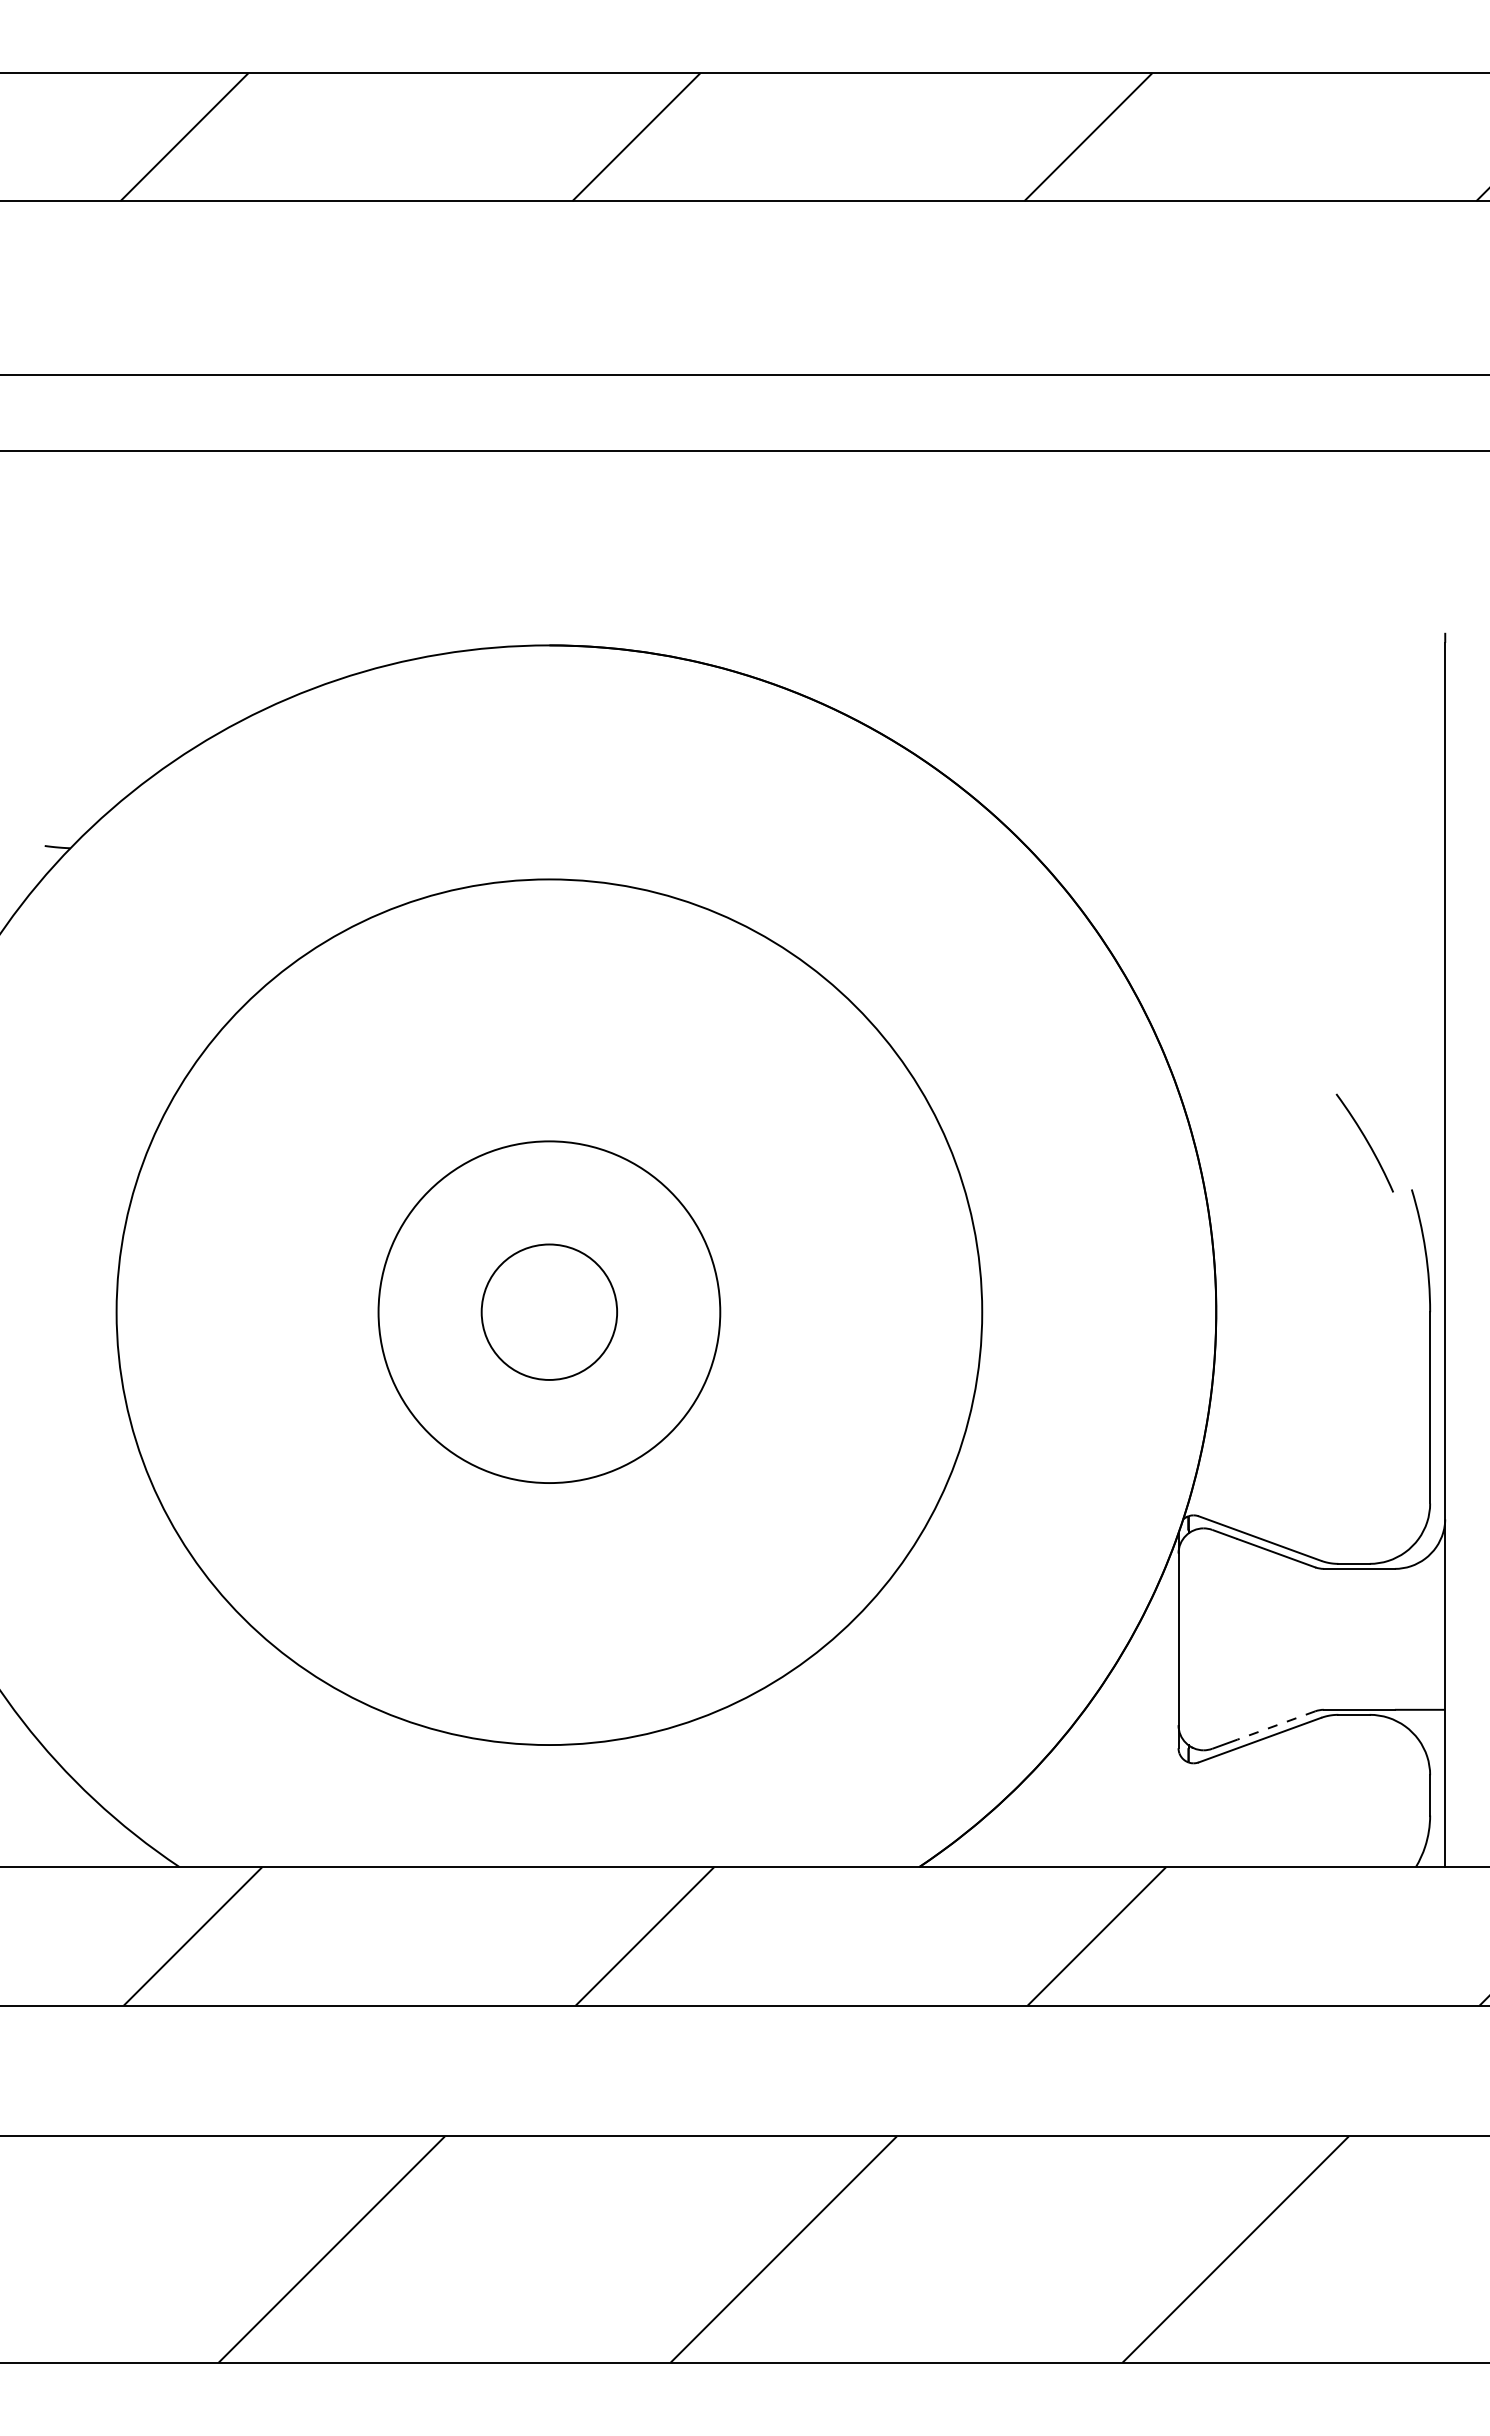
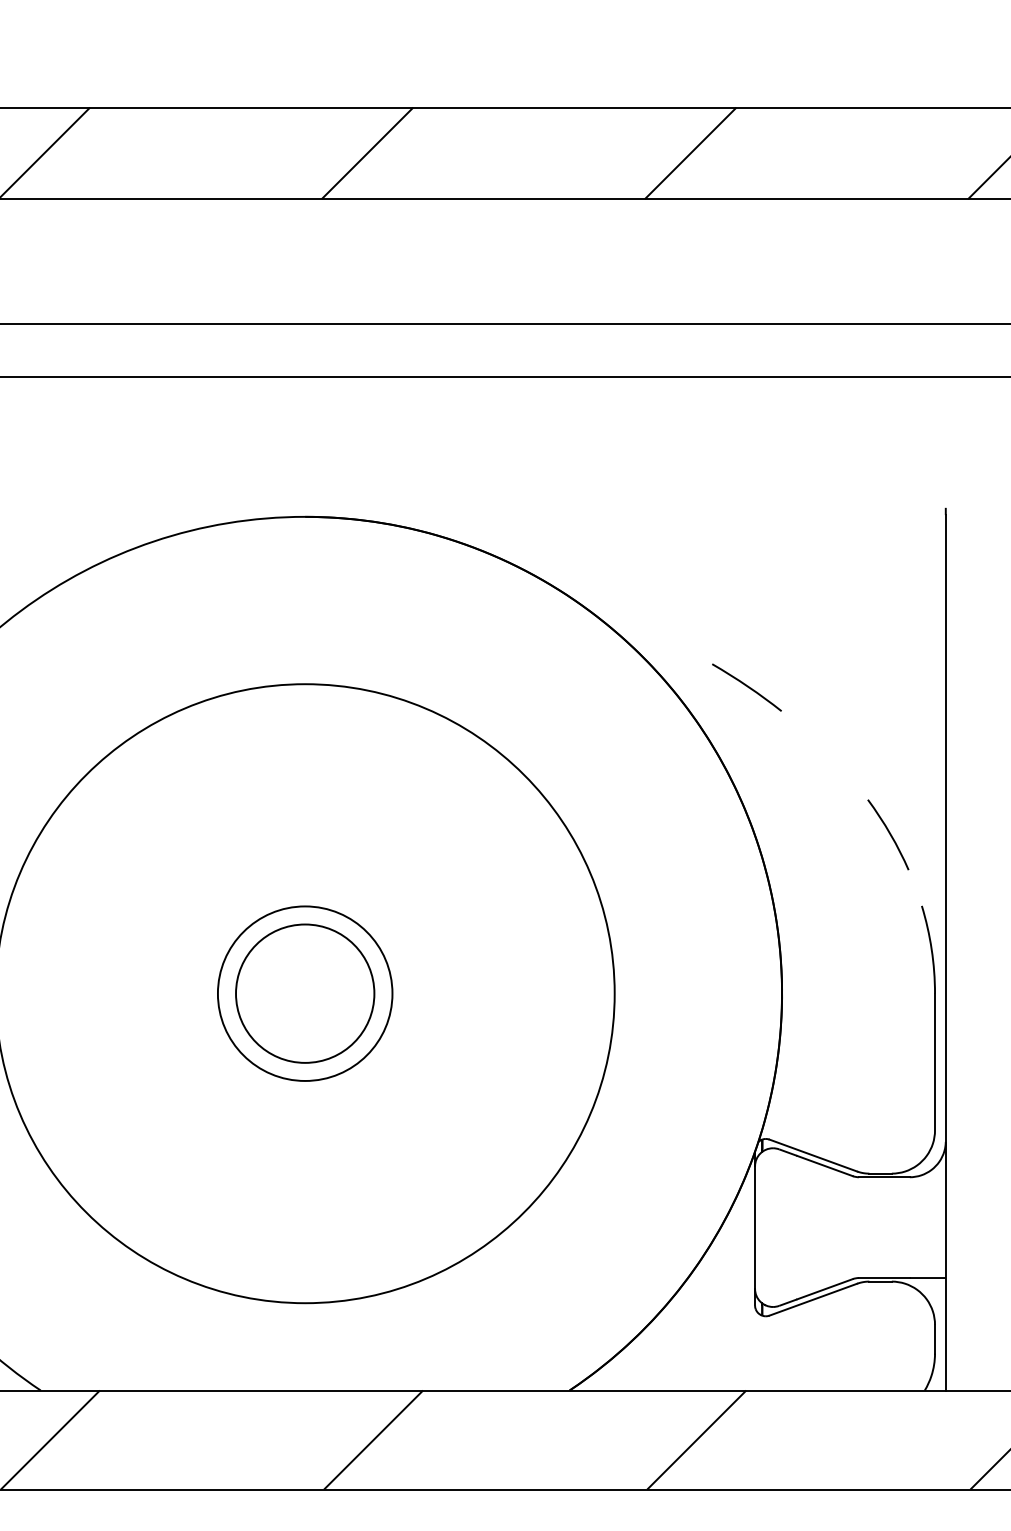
curve: (1166, 882) -> (746, 686), added
curve: (1365, 1140) -> (888, 832), moved
circle: (549, 1311) -> (305, 993), size x1.43
circle: (549, 1312) -> (305, 993), size x0.71
line: (1275, 1725) -> (824, 1289), dashed -> solid

